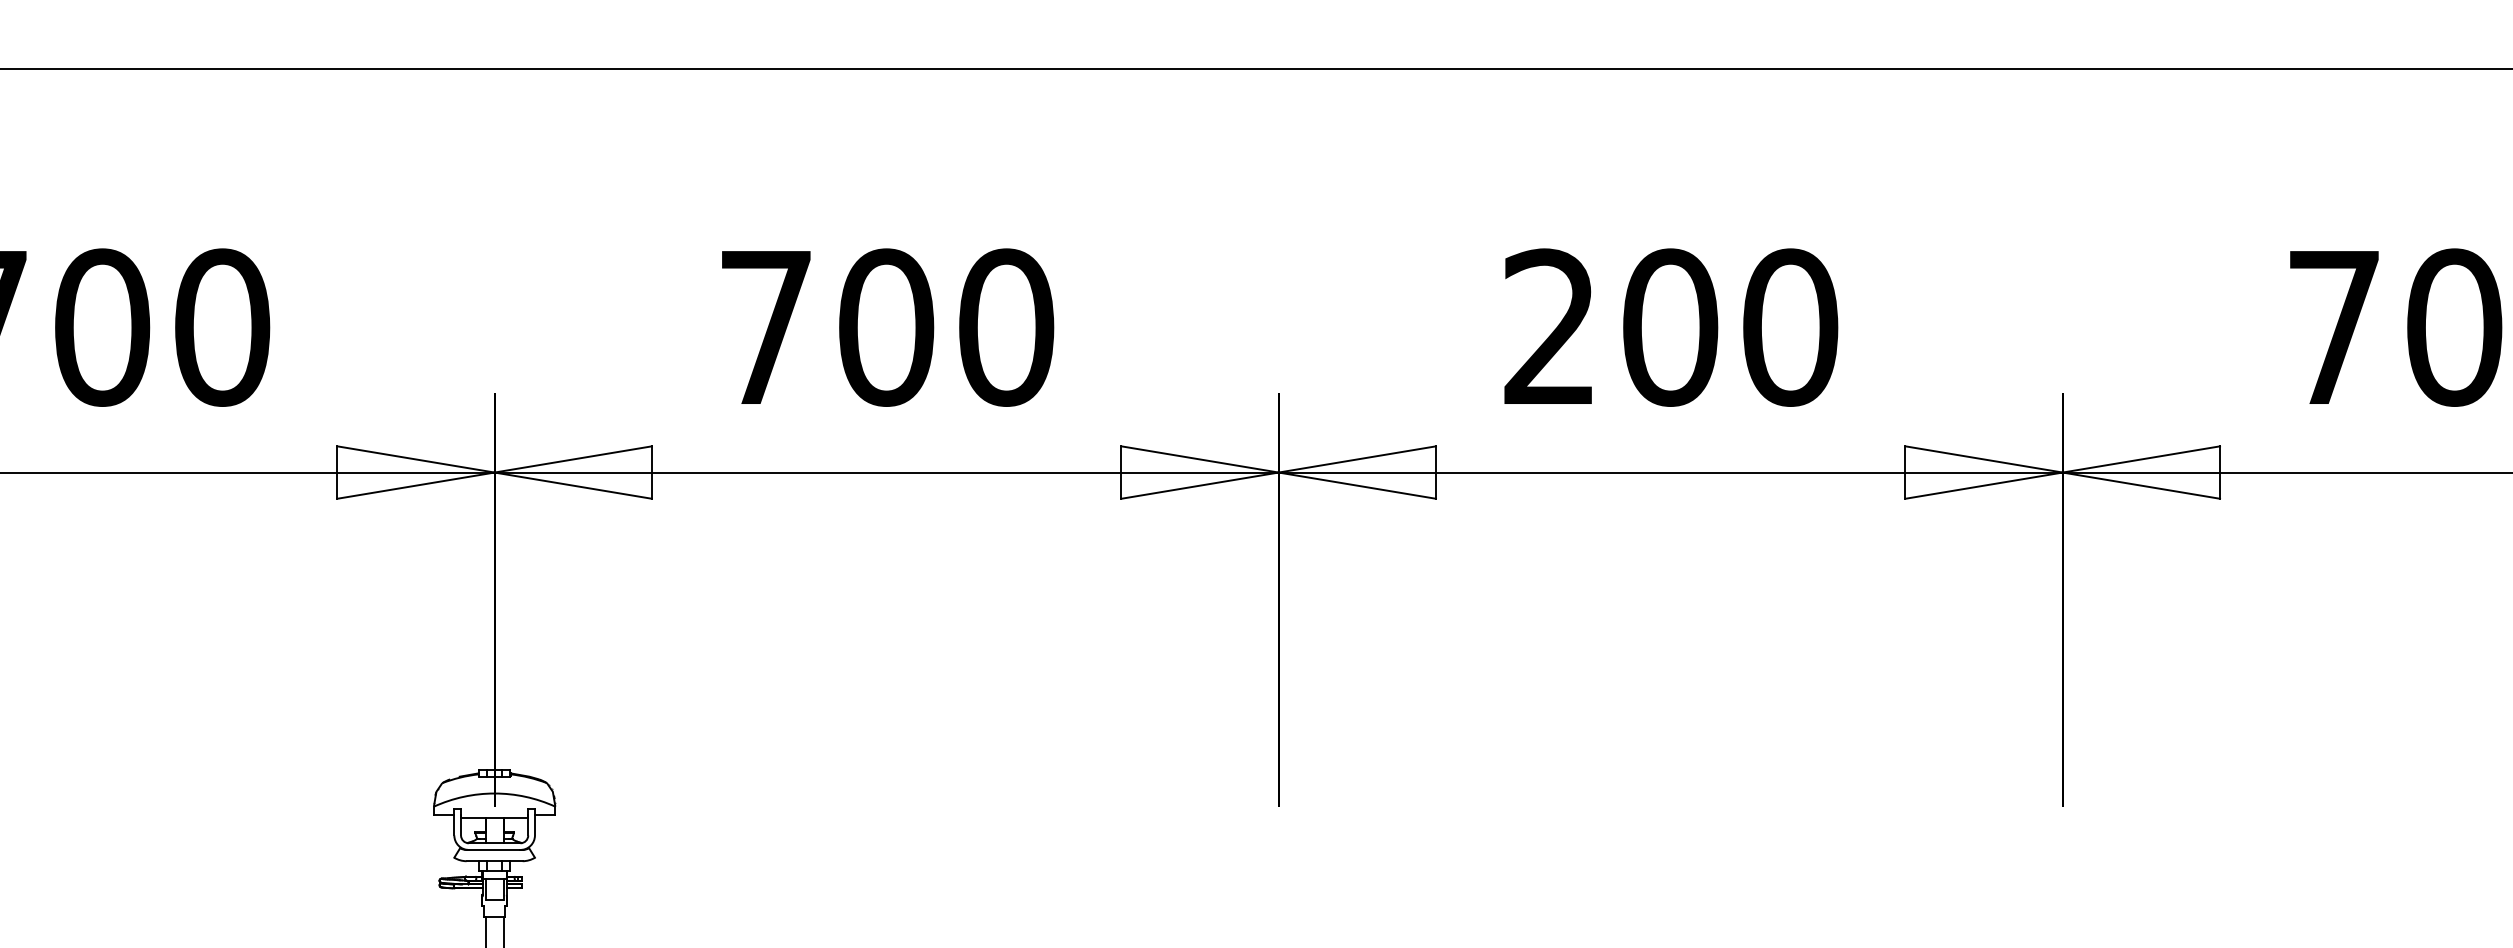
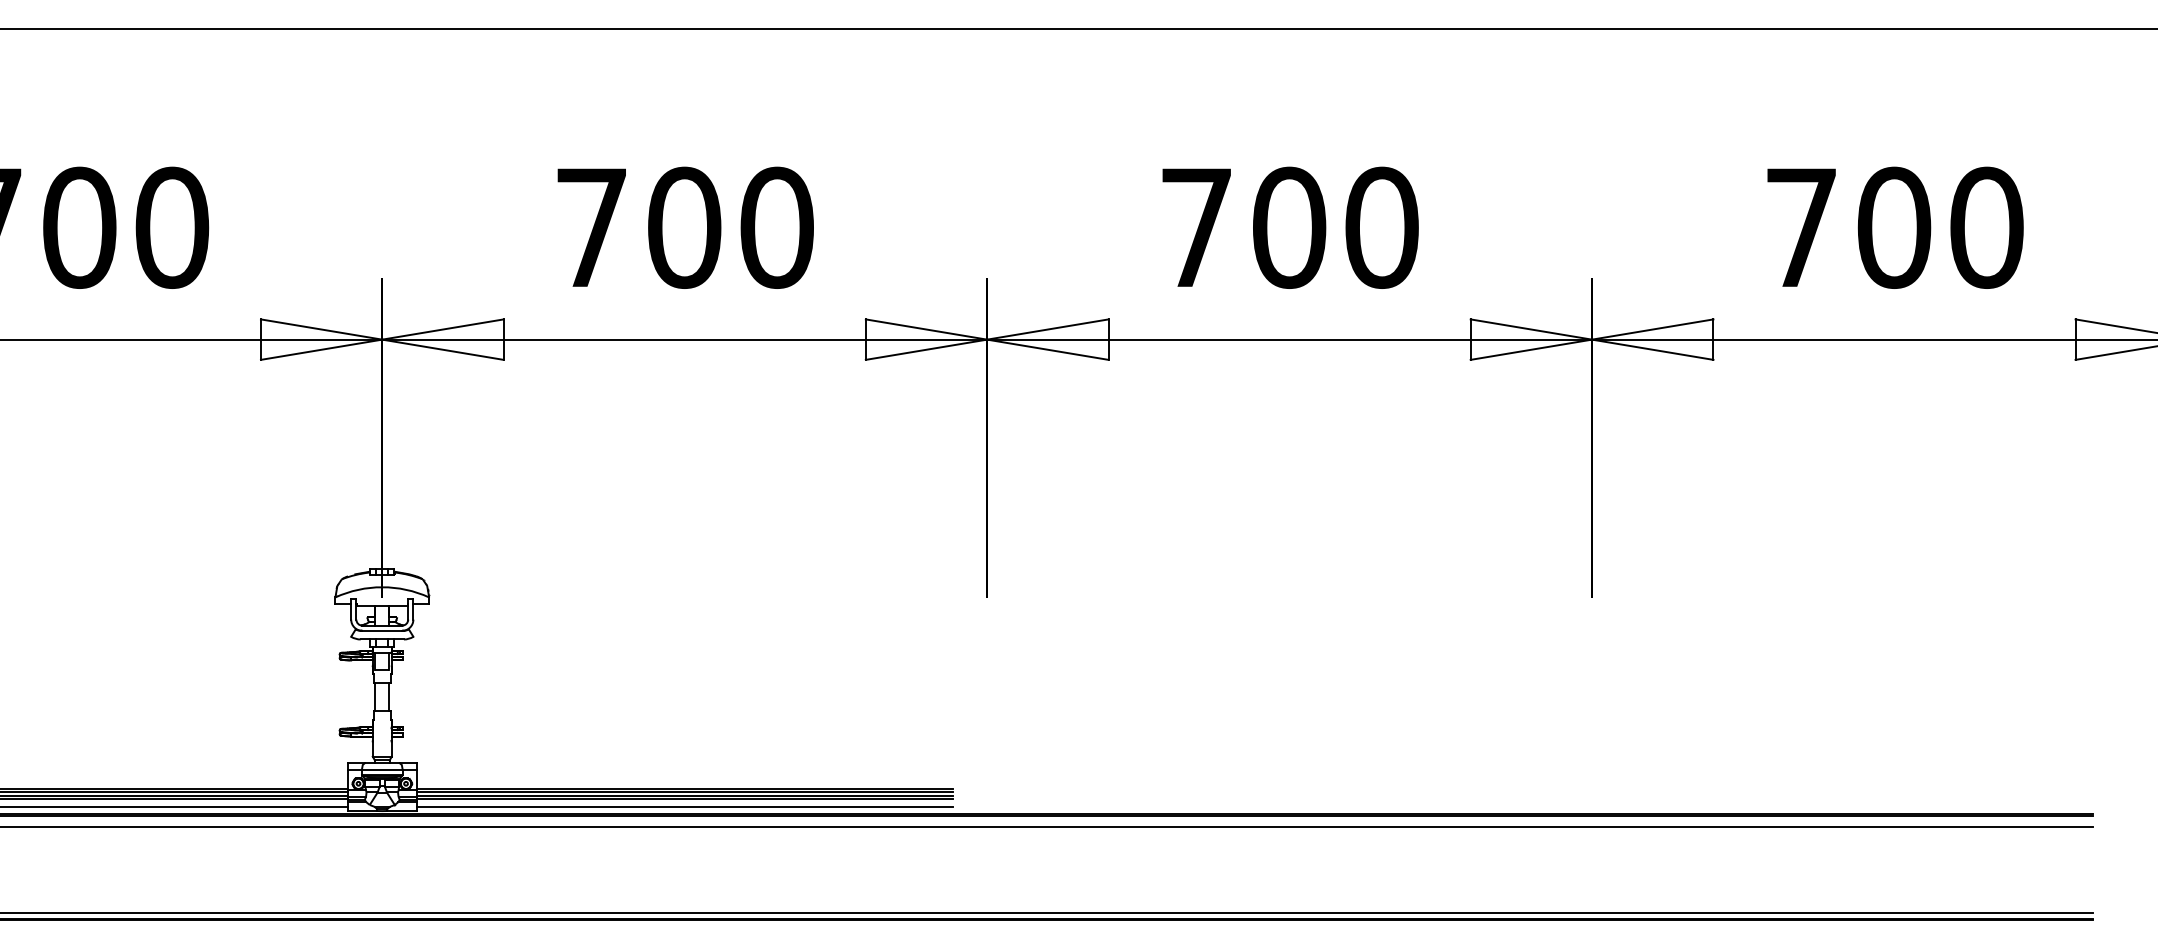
text: (1548, 325) -> (1195, 226), 200 -> 700

